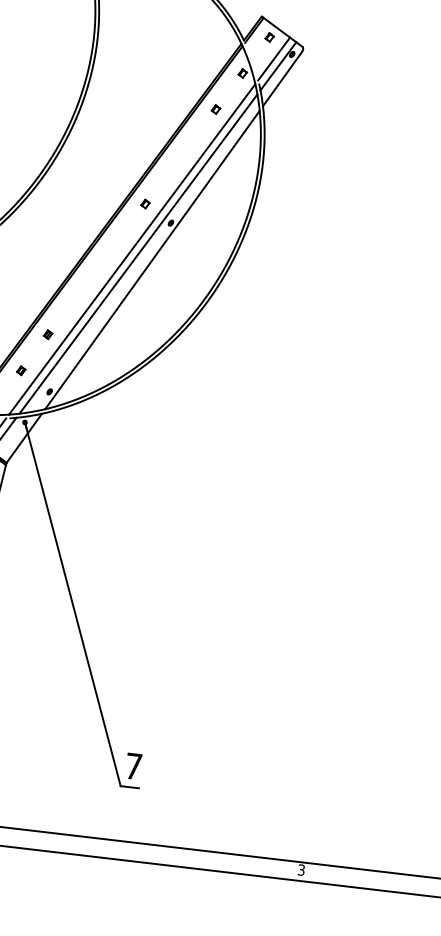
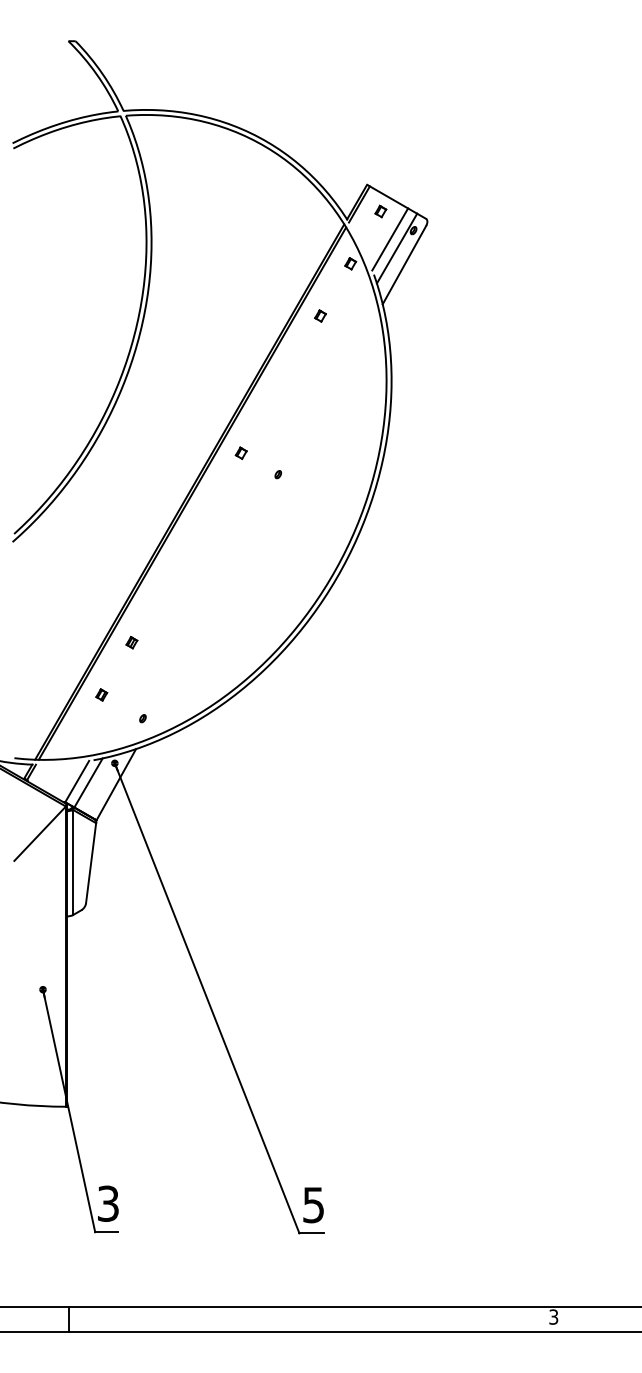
line: (132, 249) -> (230, 515), removed
line: (138, 253) -> (239, 520), removed
line: (152, 259) -> (259, 526), removed
text: (133, 766) -> (313, 1205), 7 -> 5

